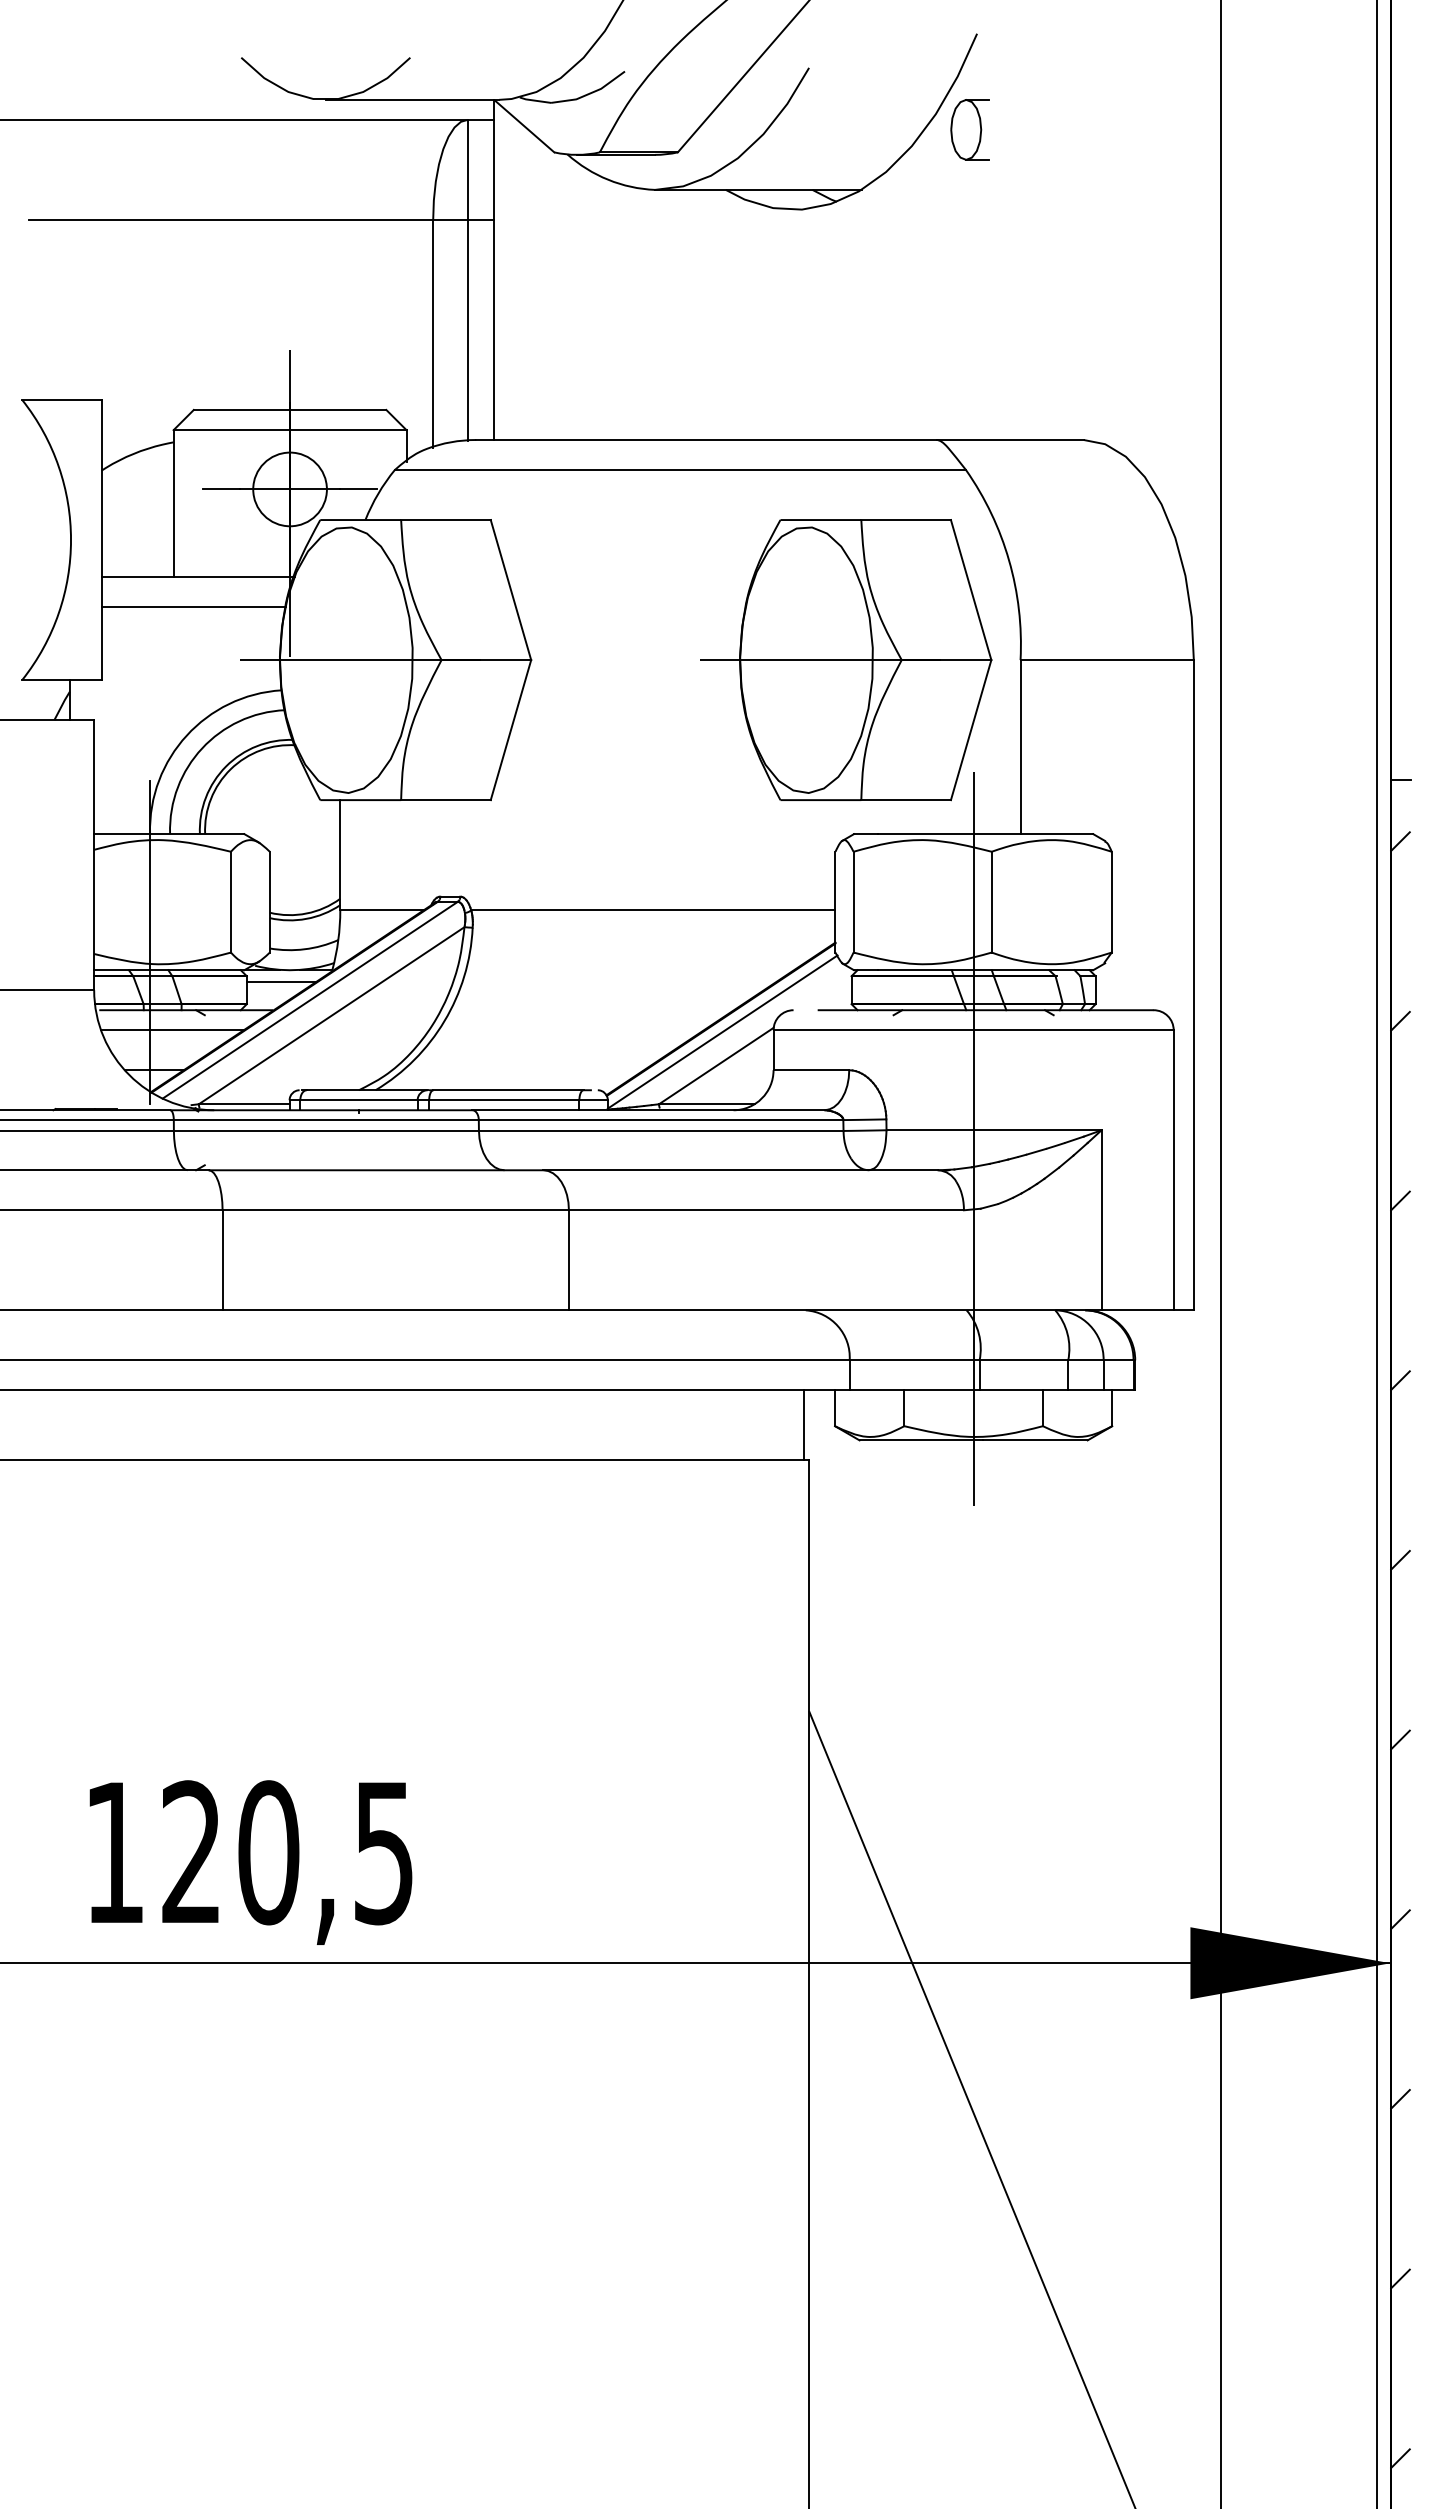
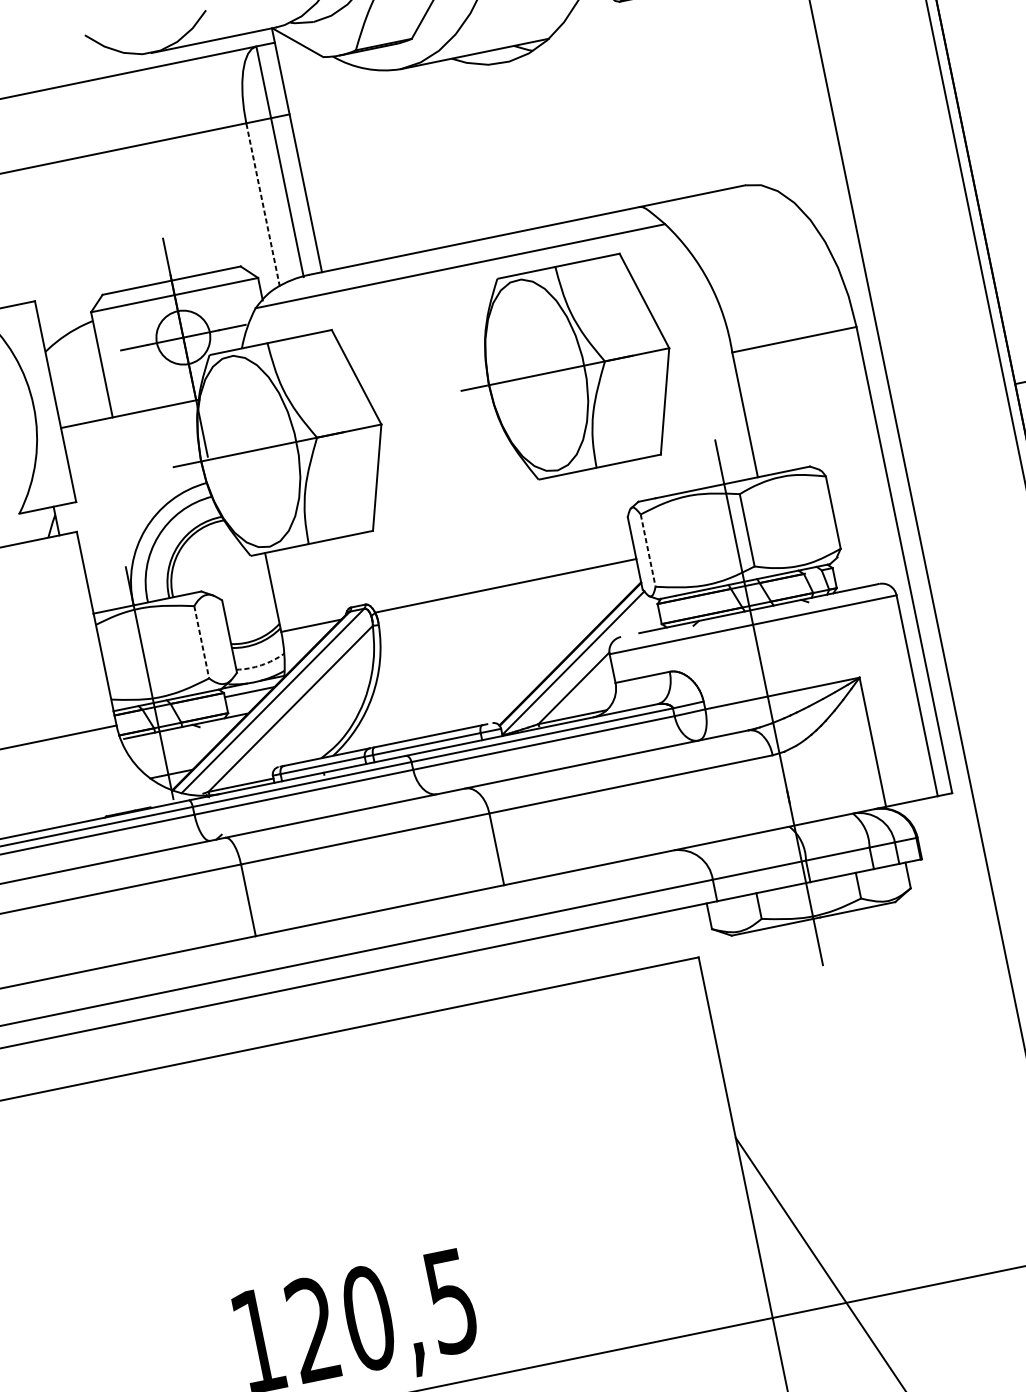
line: (433, 333) -> (263, 204), solid -> dashed
line: (193, 606) -> (131, 435), removed
part: (846, 660) -> (565, 369), moved
line: (230, 902) -> (201, 642), solid -> dashed
line: (853, 902) -> (648, 550), solid -> dashed
arc: (304, 949) -> (261, 665), solid -> dashed
line: (172, 1030) -> (178, 742), removed
line: (804, 1425) -> (690, 933), removed

